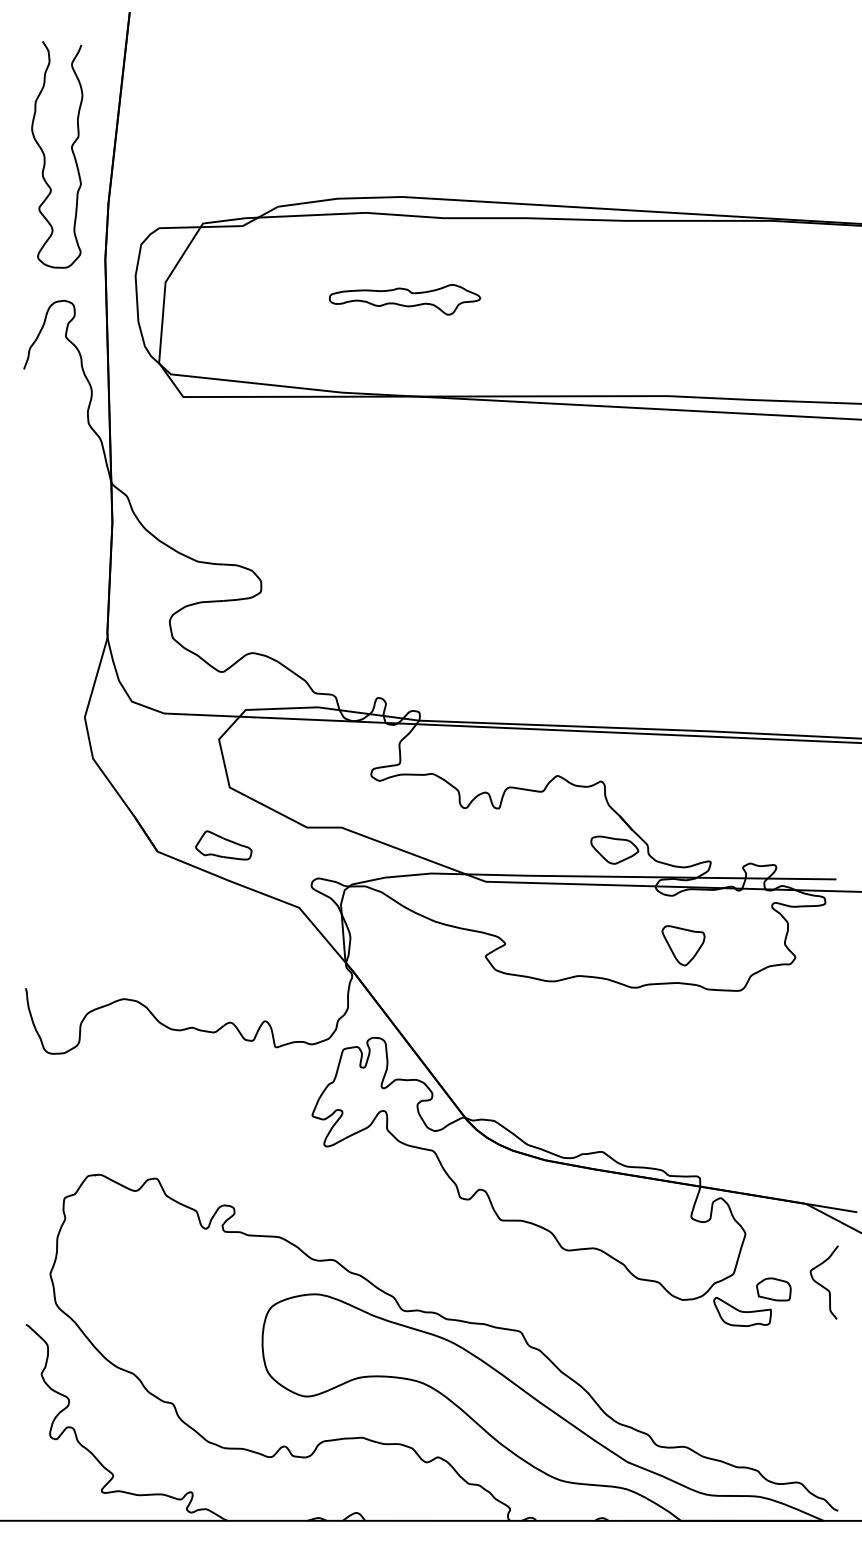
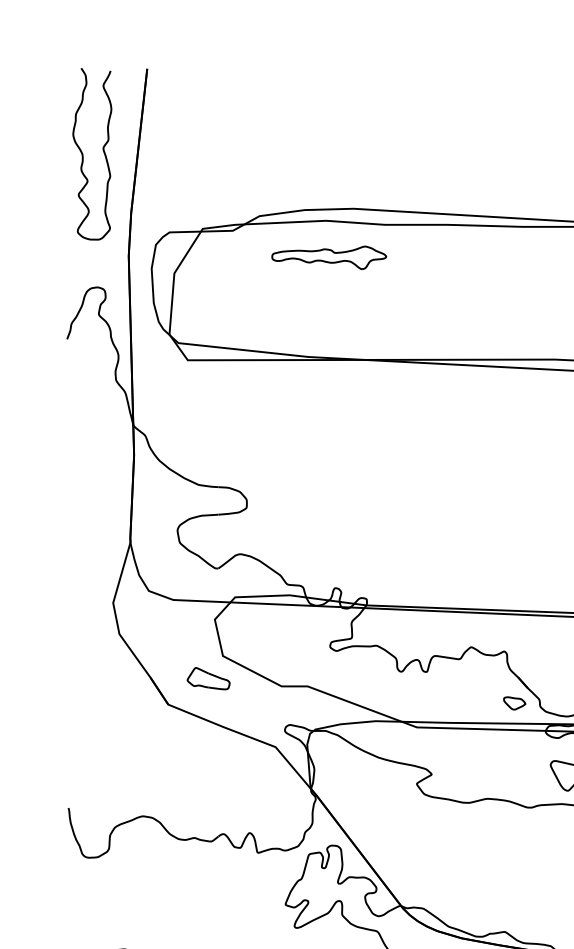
curve: (45, 155) -> (83, 154), moved
part: (404, 299) -> (328, 257), moved
part: (223, 845) -> (208, 678), moved
part: (614, 849) -> (514, 702), size x0.6

